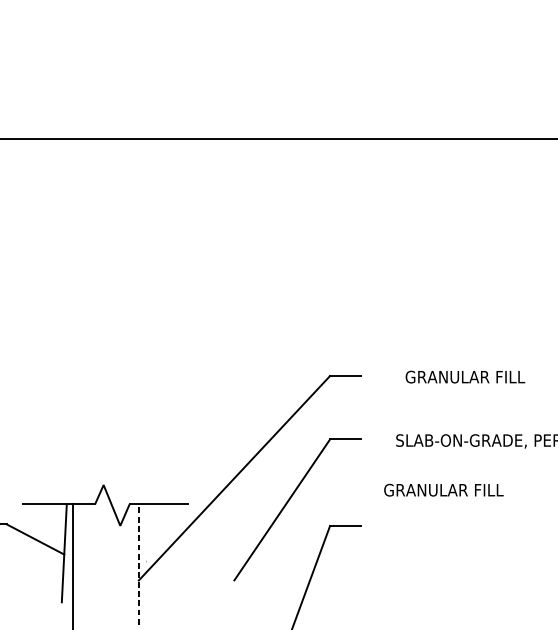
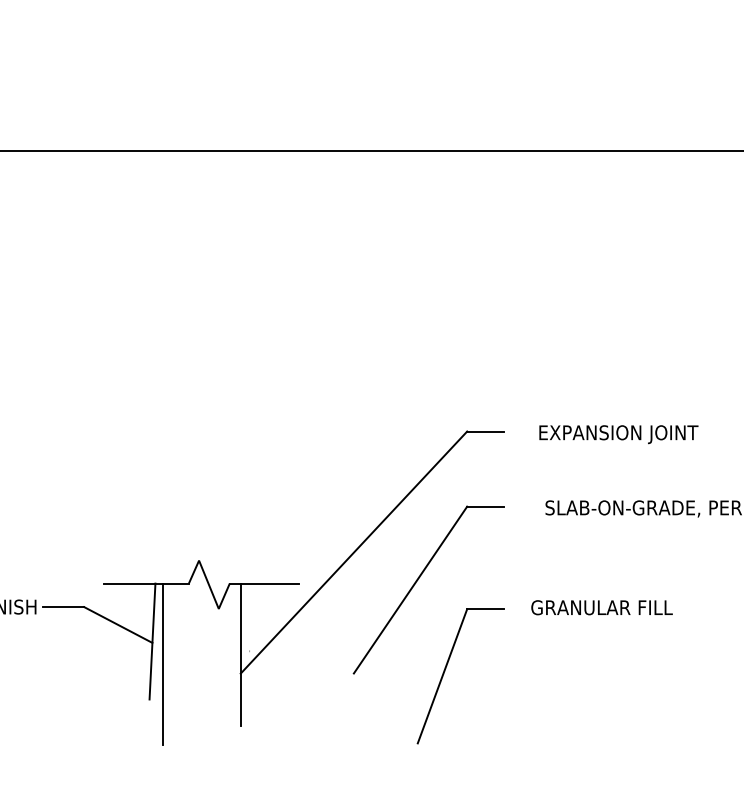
text: (457, 378) -> (618, 434), GRANULAR FILL -> EXPANSION JOINT
text: (443, 490) -> (601, 607), moved
line: (138, 564) -> (240, 654), dashed -> solid

